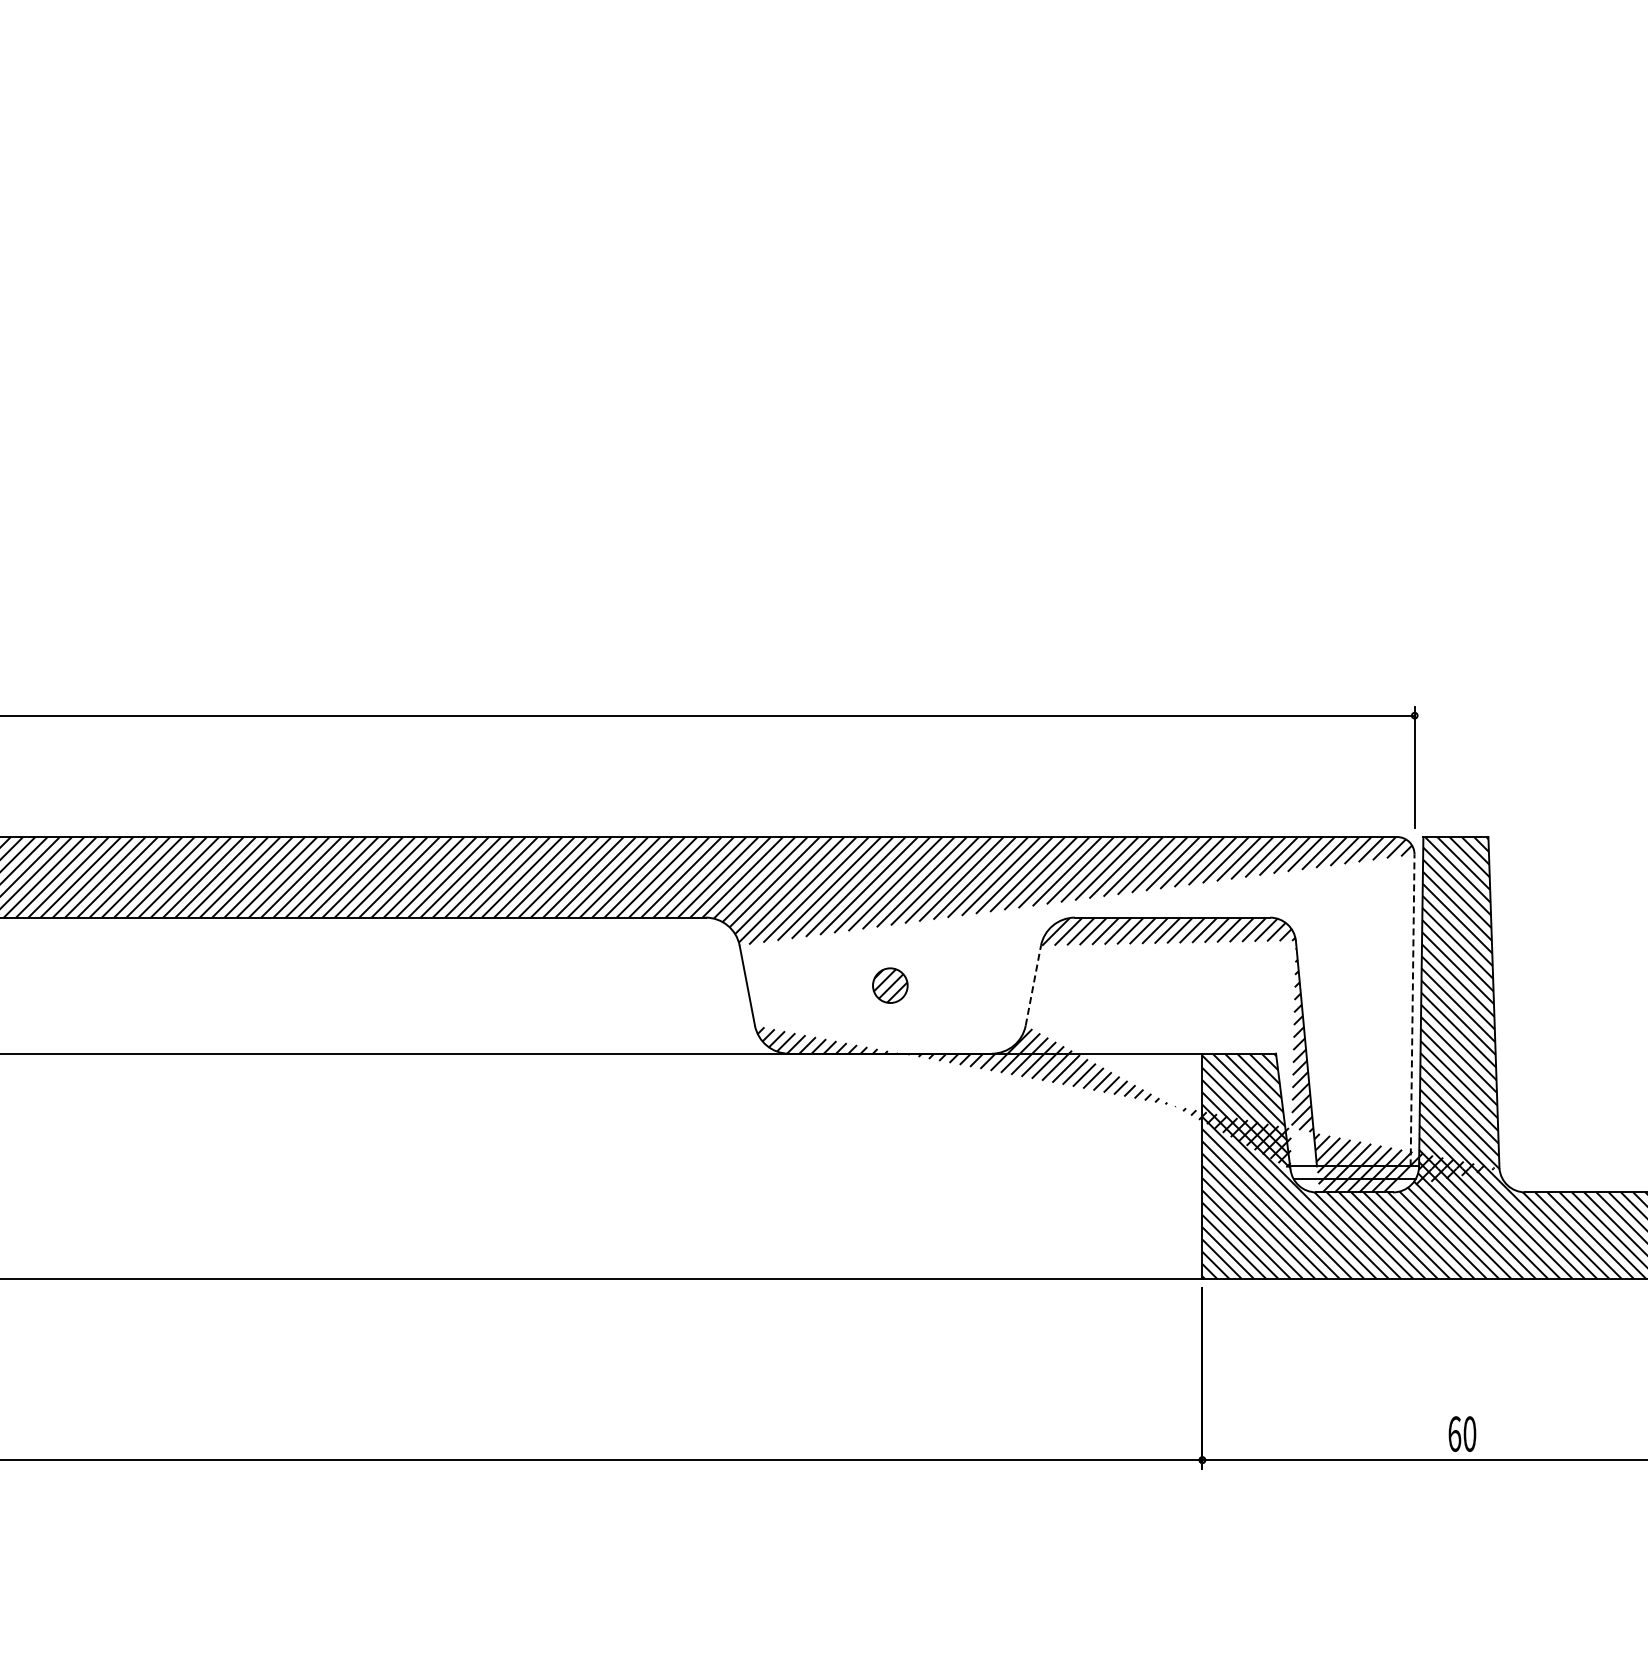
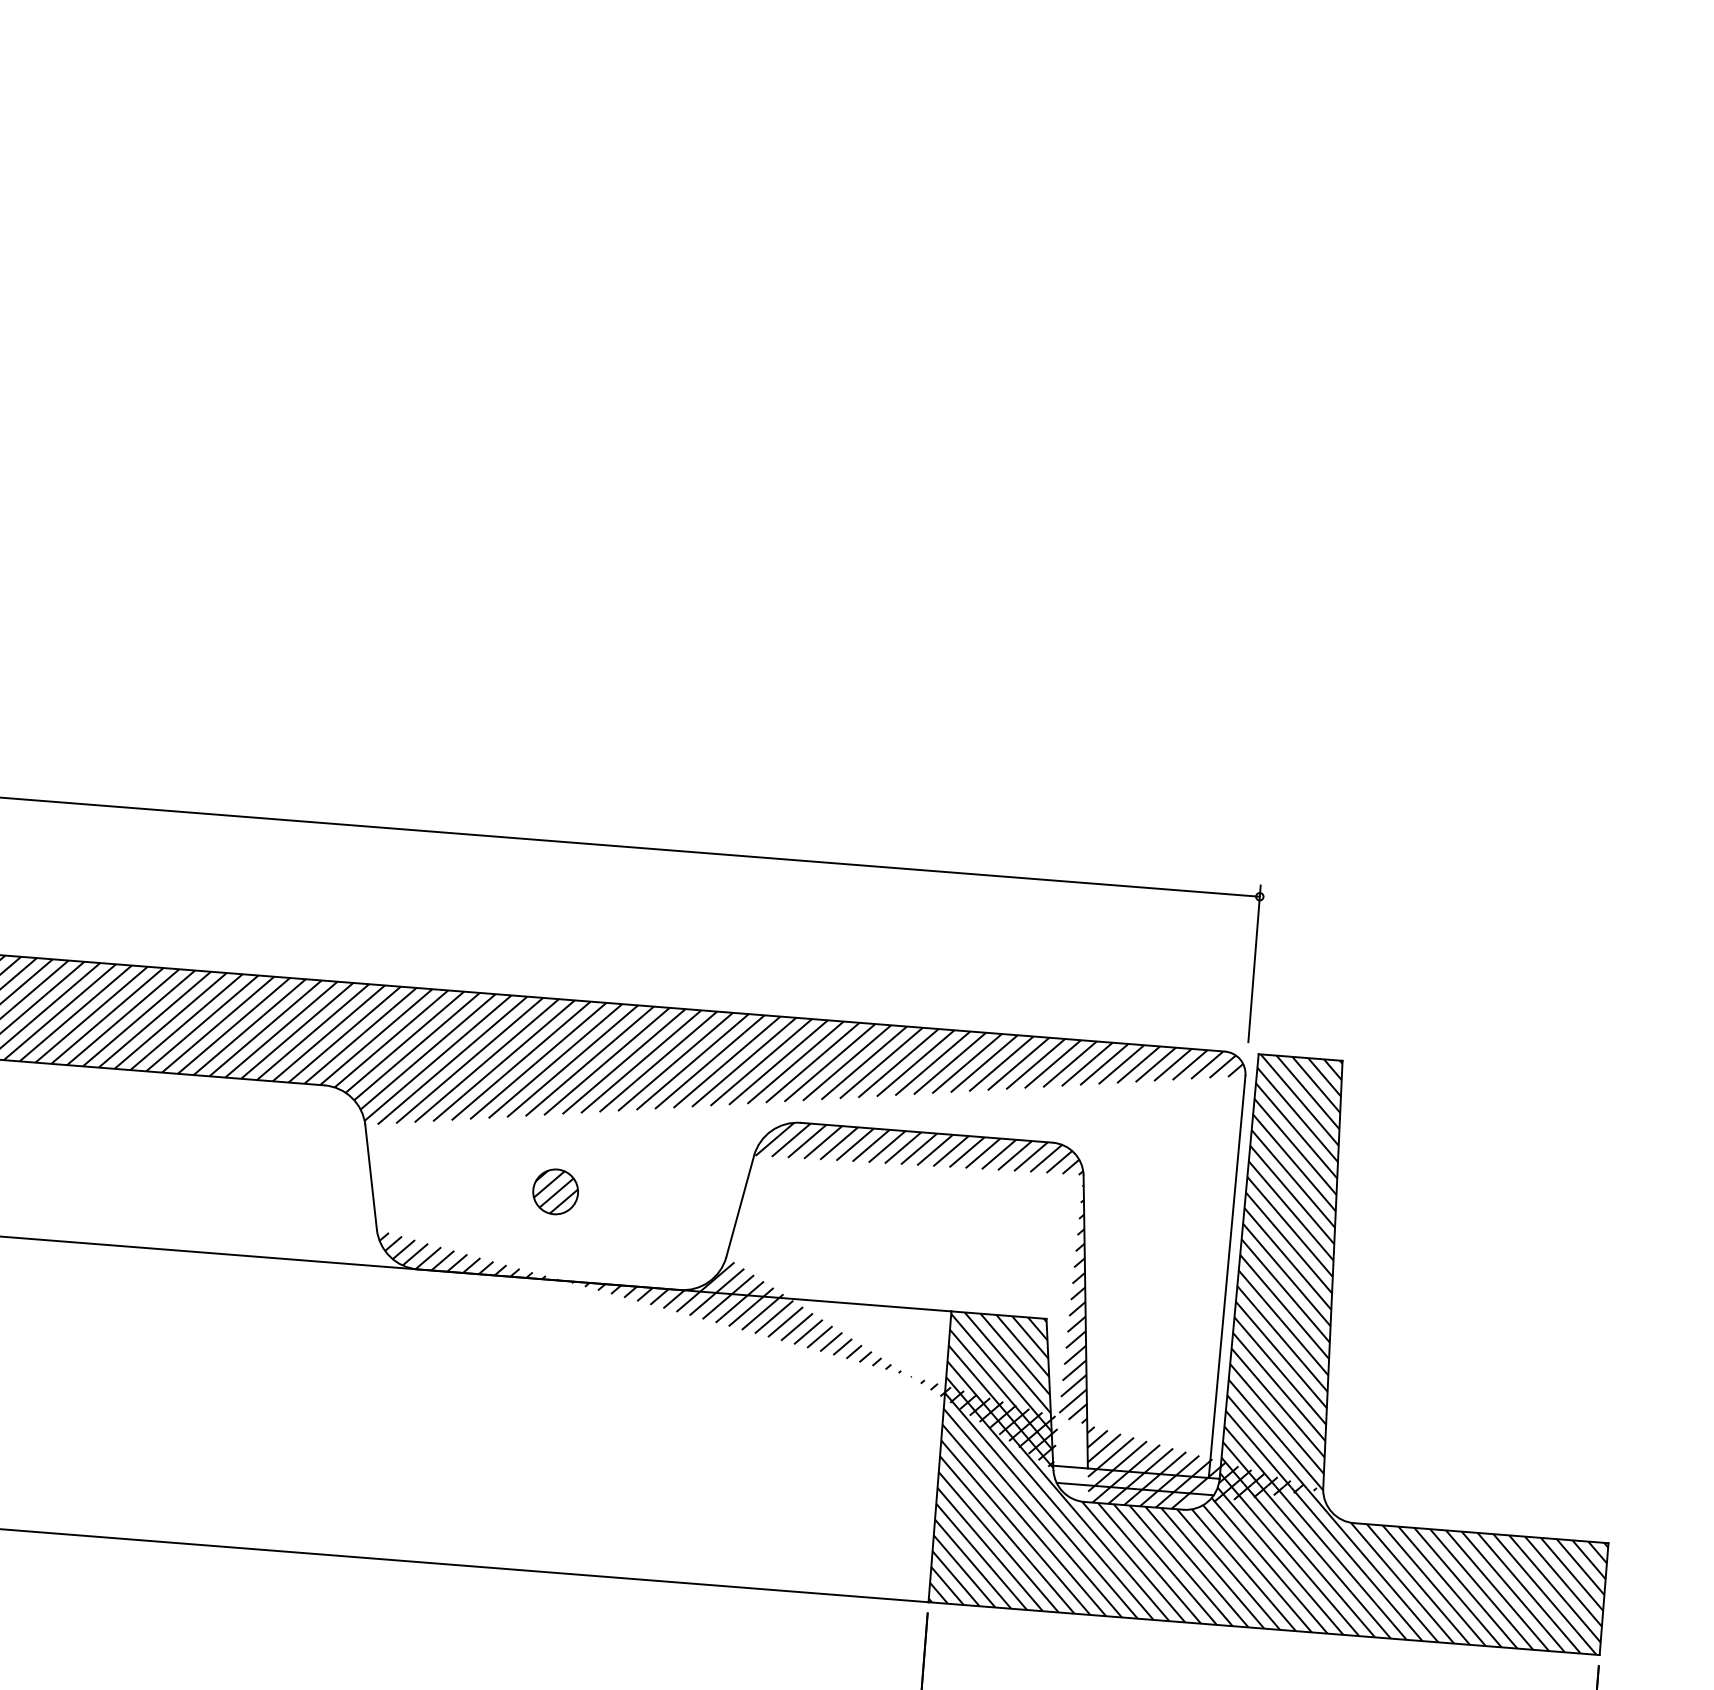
line: (1033, 985) -> (740, 1206), dashed -> solid
line: (1412, 1010) -> (1226, 1276), dashed -> solid

